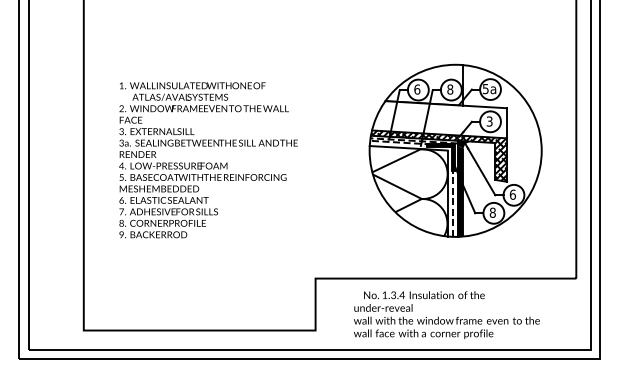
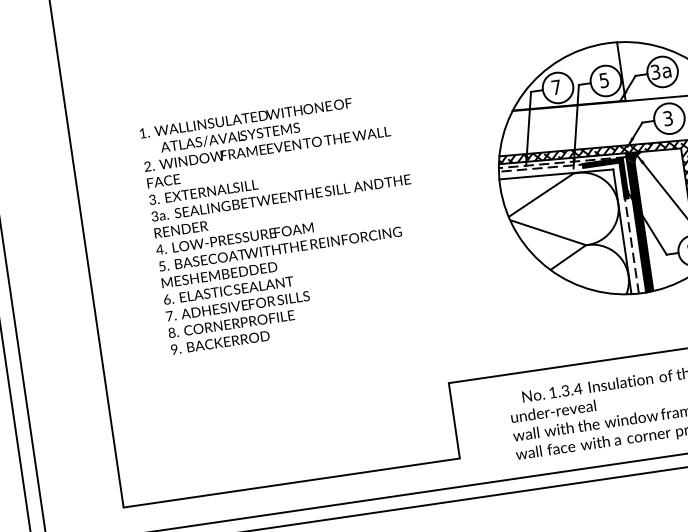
text: (485, 88) -> (655, 71), 5a -> 3a
text: (417, 89) -> (556, 87), 6 -> 7
text: (450, 89) -> (604, 80), 8 -> 5
text: (208, 160) -> (284, 223), moved

